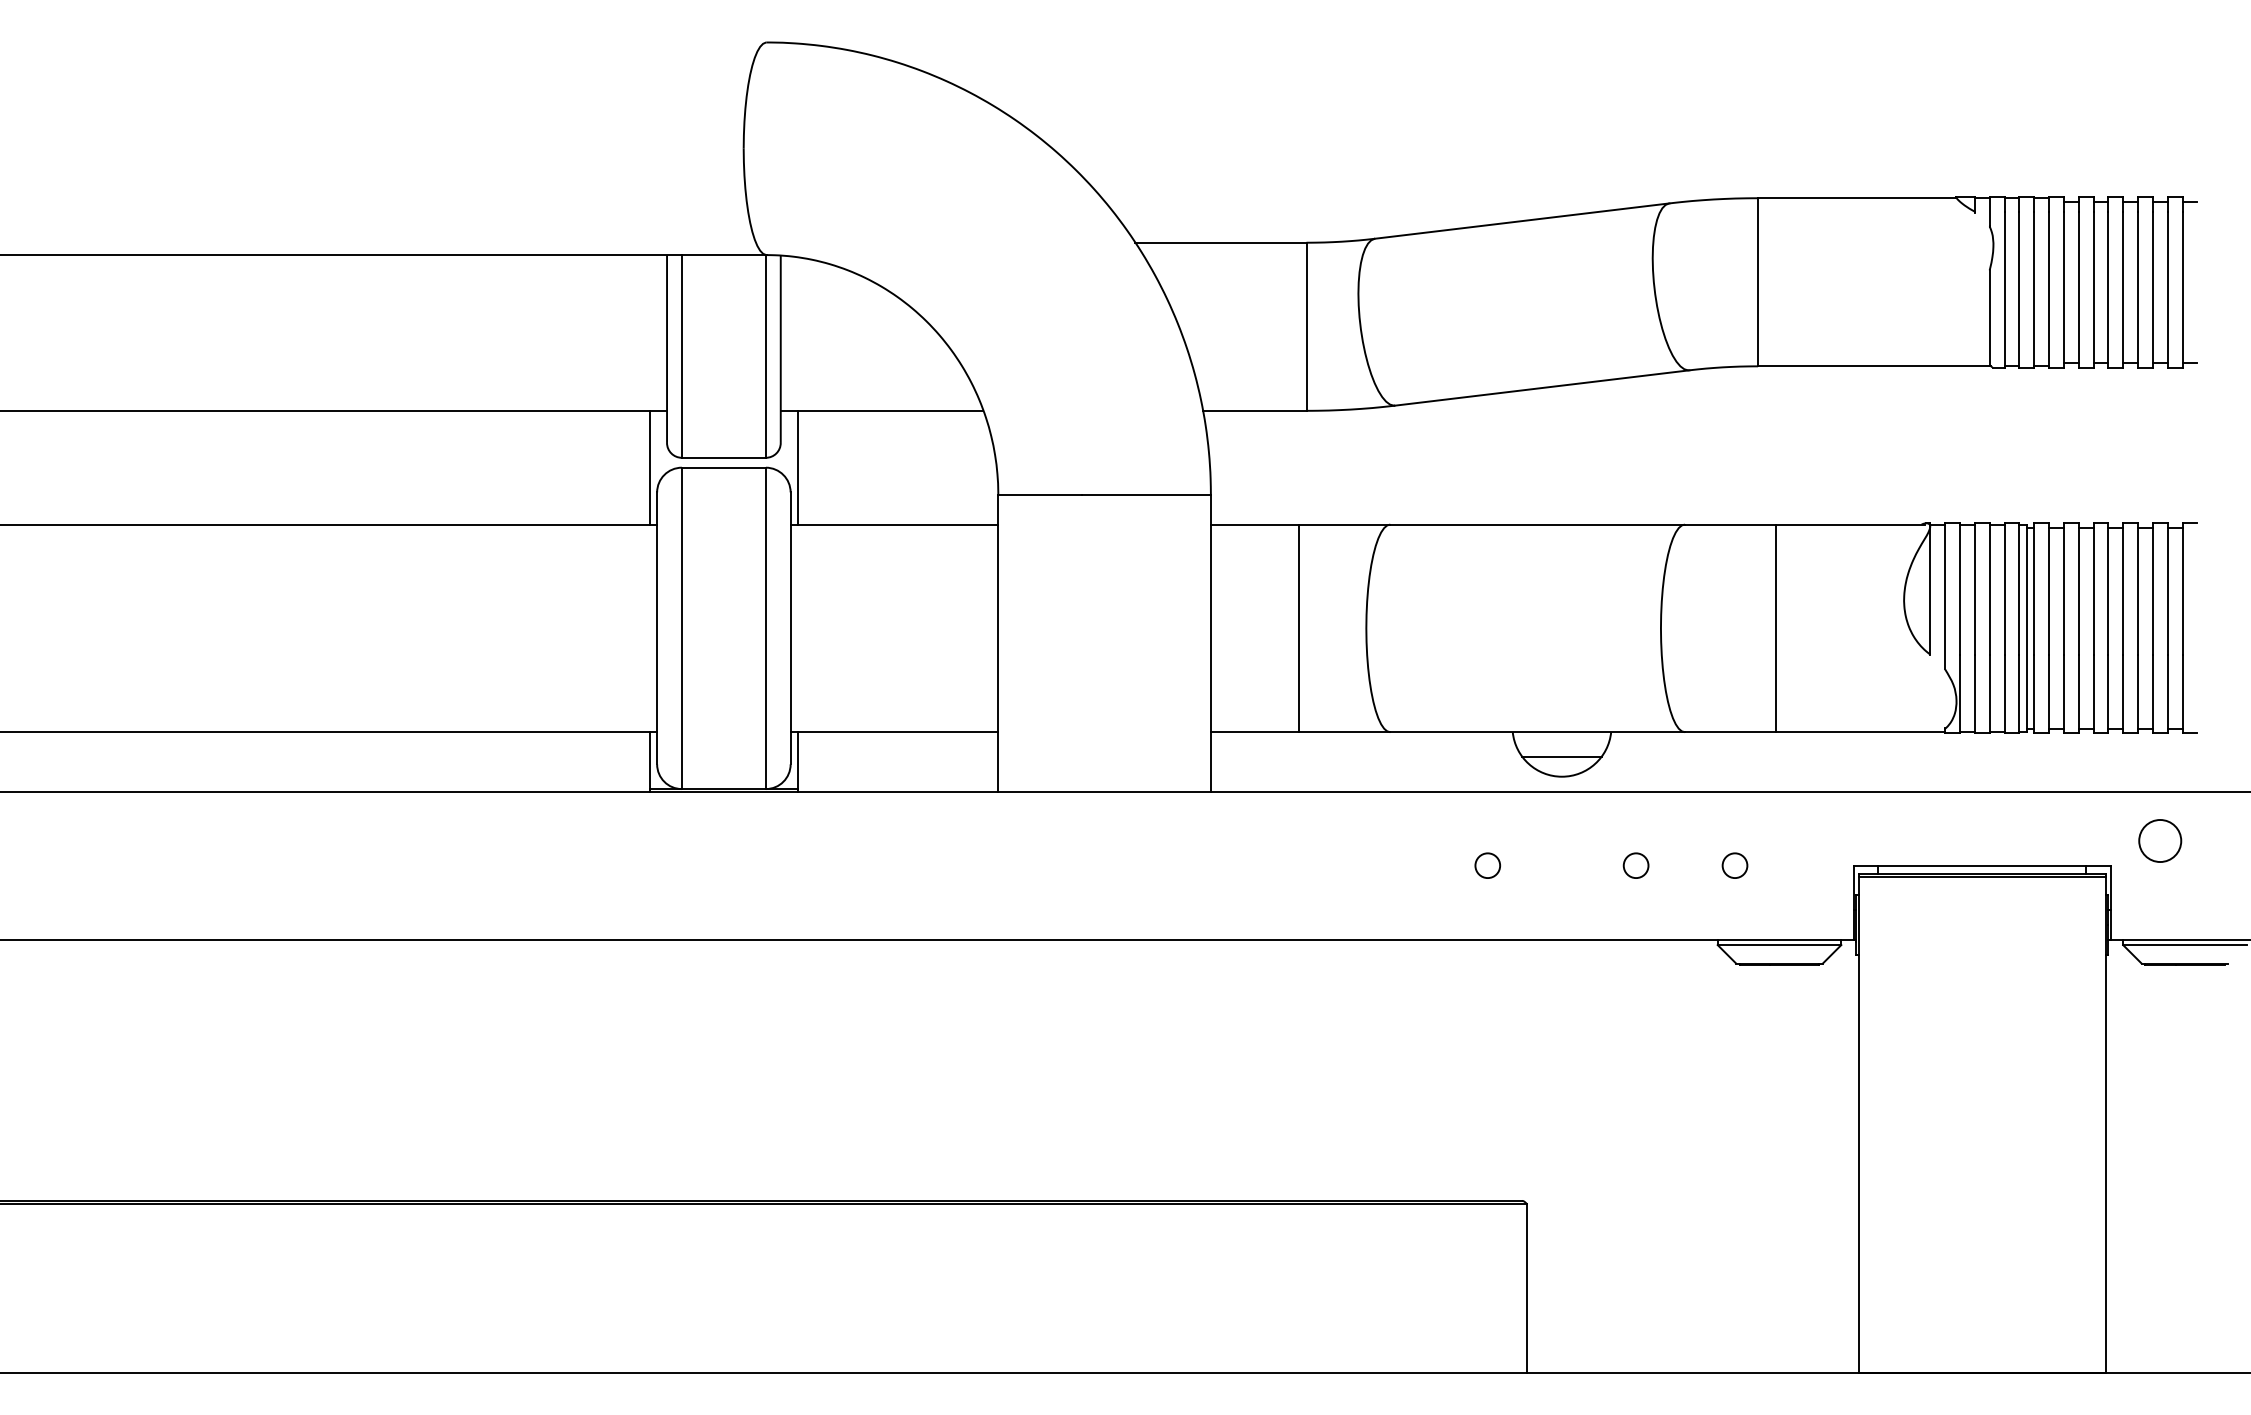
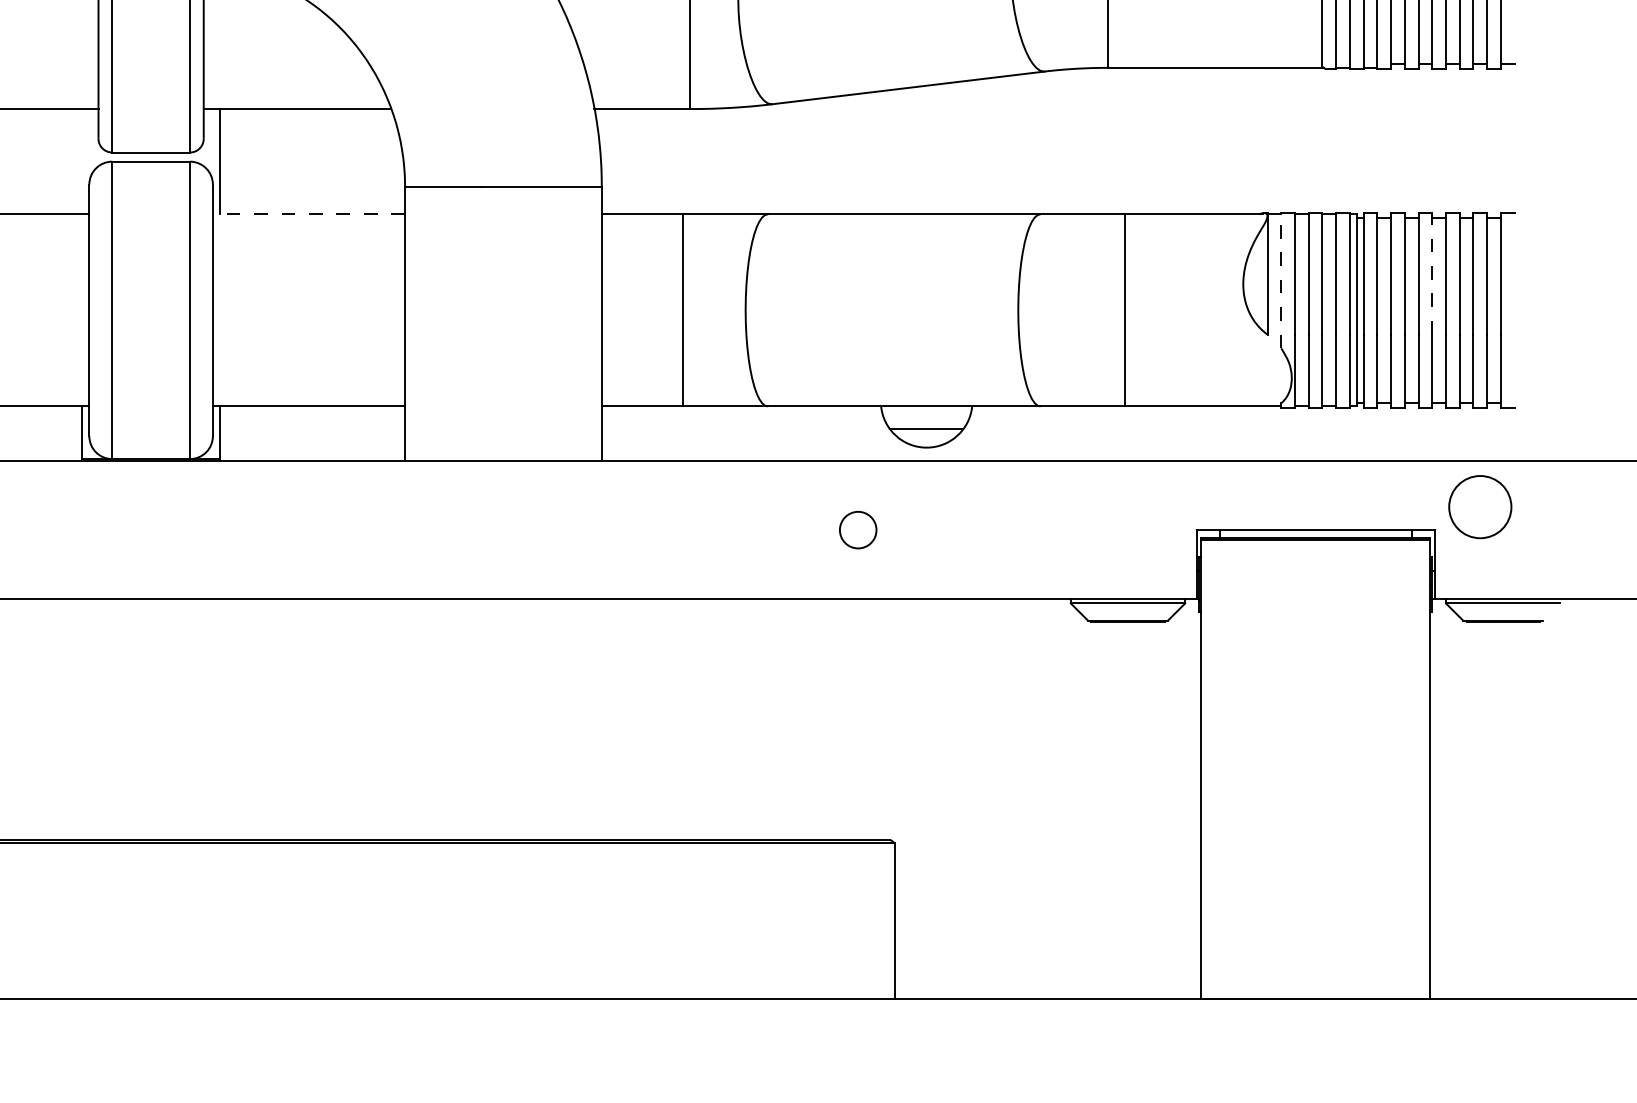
line: (649, 467) -> (82, 161), removed
line: (894, 524) -> (309, 214), solid -> dashed
line: (2108, 588) -> (1432, 273), solid -> dashed
line: (1945, 595) -> (1281, 279), solid -> dashed
circle: (2160, 840) -> (1480, 506), size x1.6
circle: (1487, 865) -> (857, 529), size x1.6
circle: (1635, 865) -> (994, 529), removed
circle: (1734, 865) -> (1086, 529), removed

